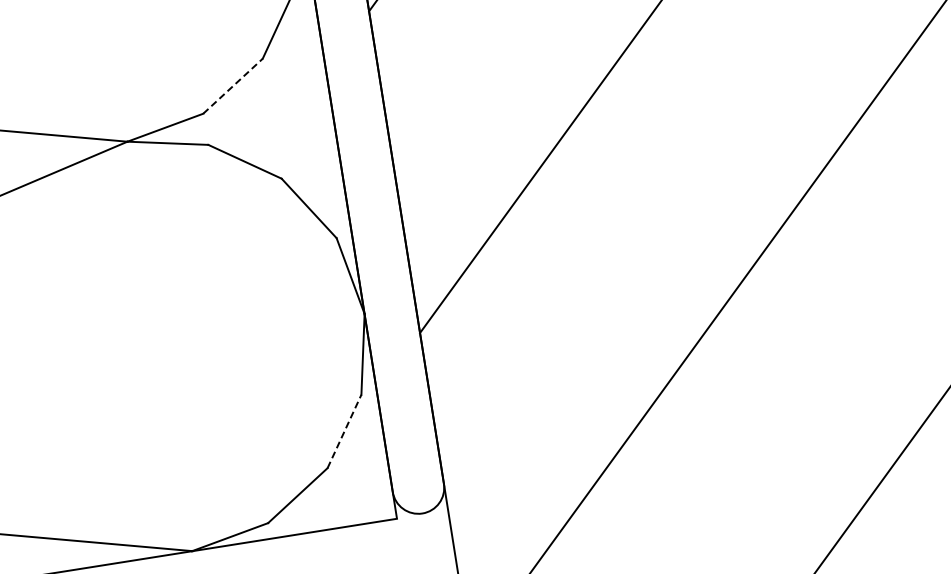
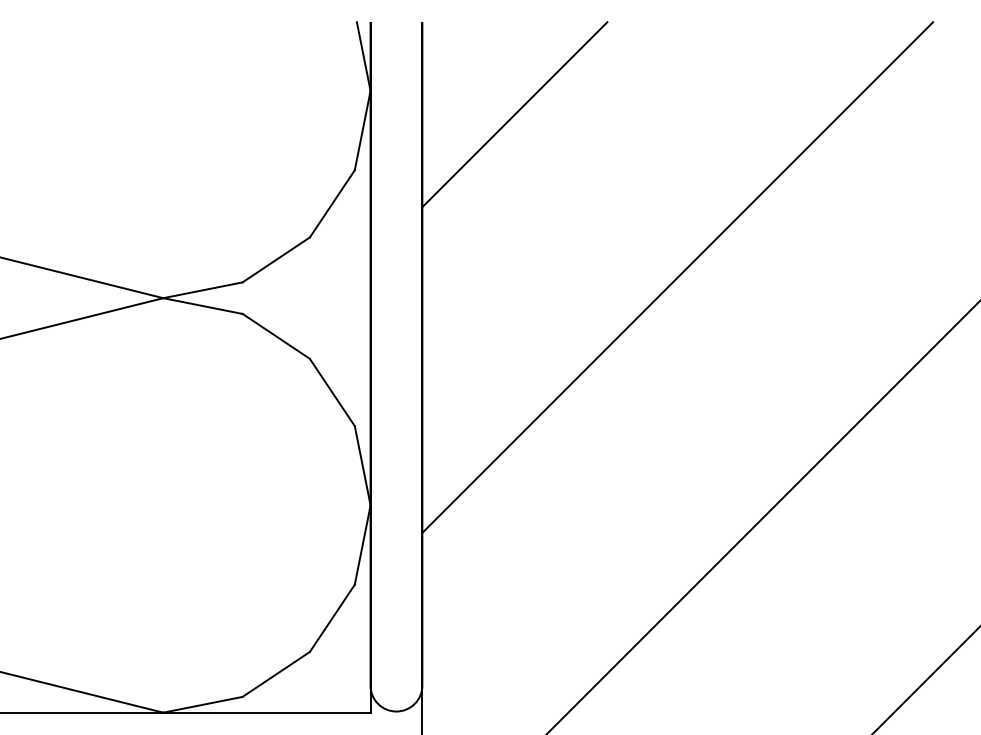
line: (233, 85) -> (276, 259), dashed -> solid
line: (344, 430) -> (332, 617), dashed -> solid

